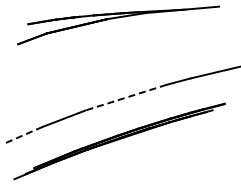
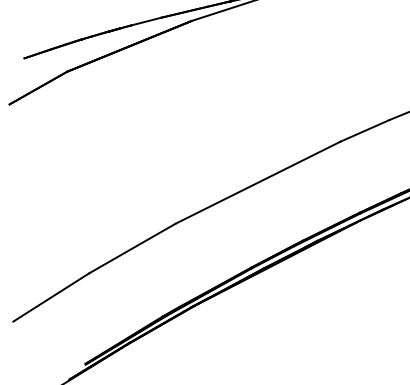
line: (126, 97) -> (258, 182), dashed -> solid
line: (23, 135) -> (51, 298), dashed -> solid

